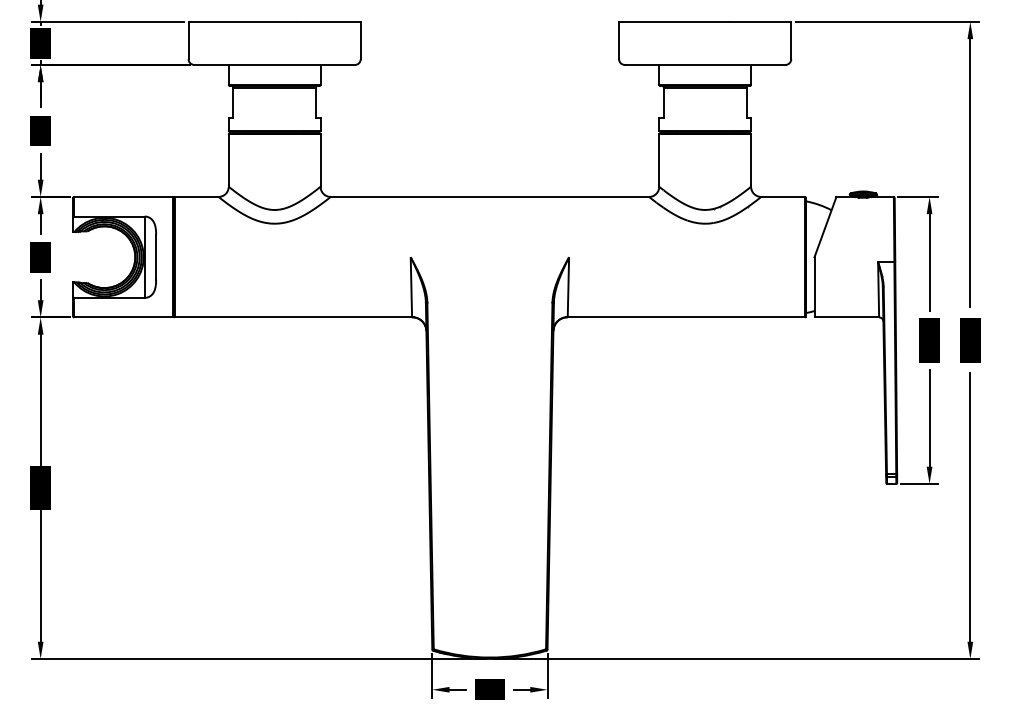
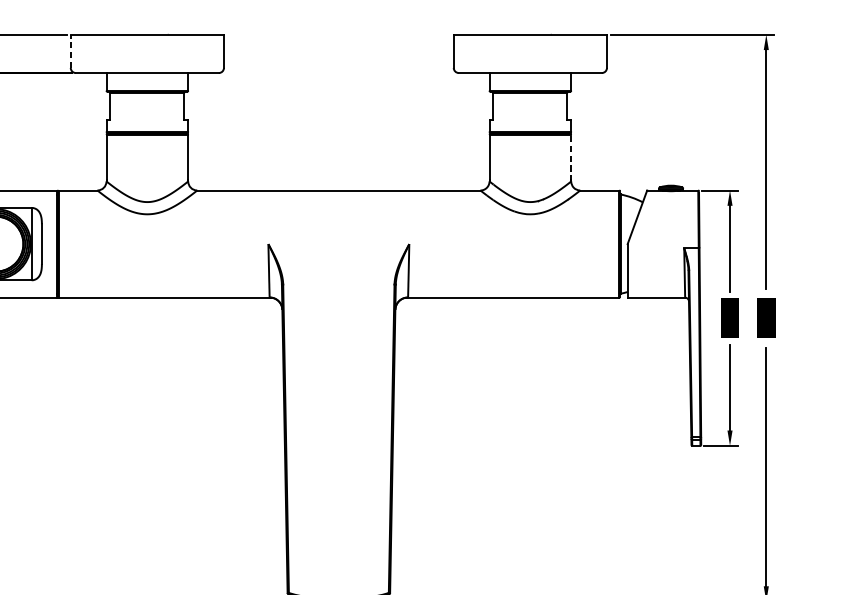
line: (188, 40) -> (70, 51), solid -> dashed
line: (751, 160) -> (571, 158), solid -> dashed

